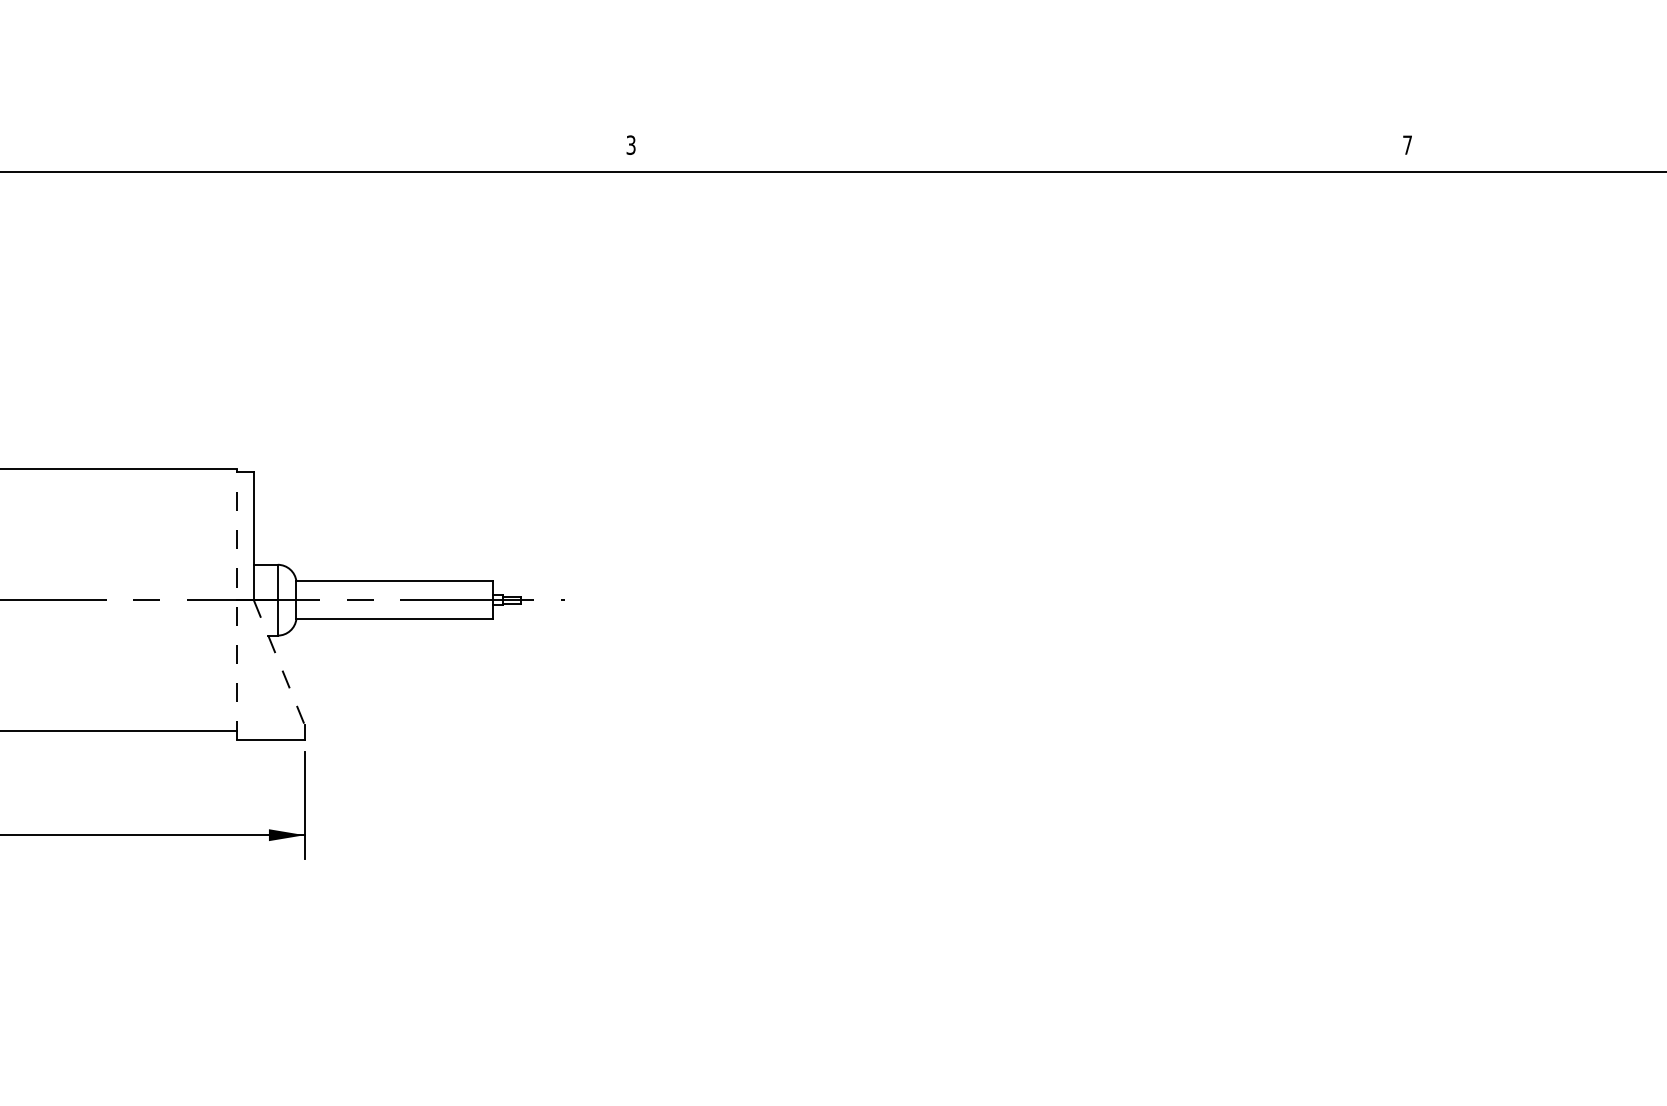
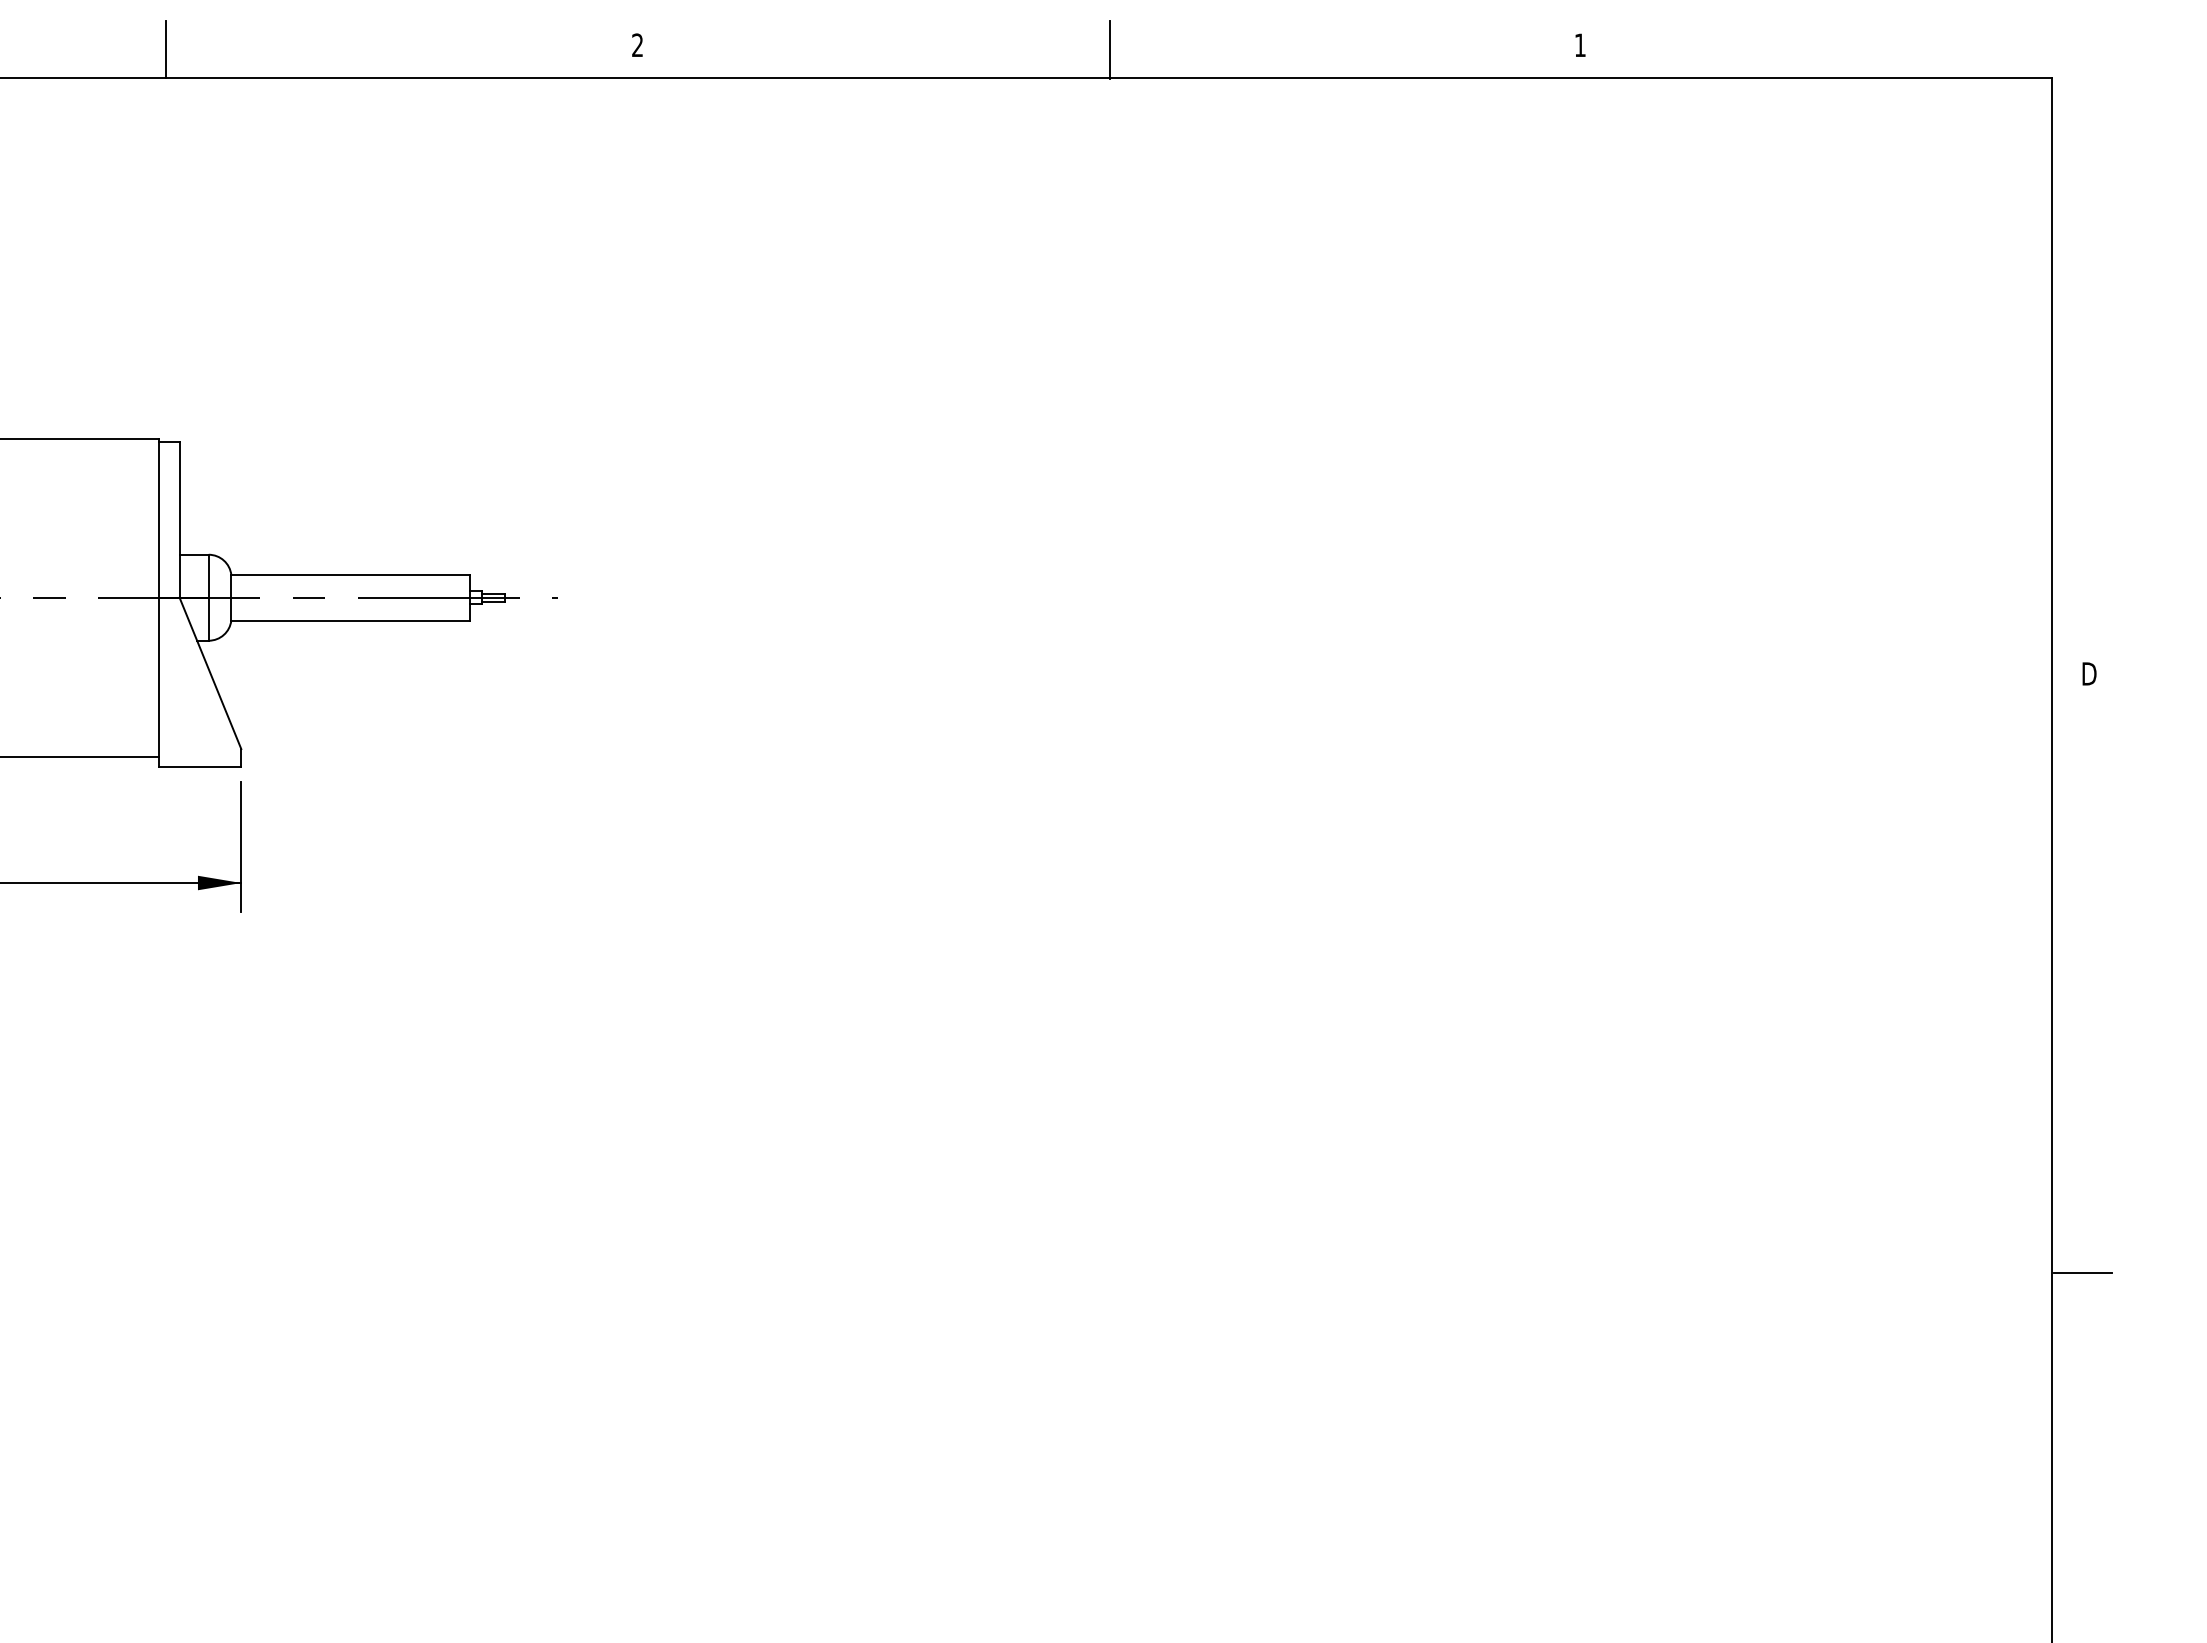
text: (1407, 144) -> (1580, 44), 7 -> 1
text: (630, 145) -> (637, 45), 3 -> 2
line: (243, 148) -> (166, 49), added
line: (1019, 148) -> (1109, 49), added
line: (236, 604) -> (158, 602), dashed -> solid
line: (279, 662) -> (210, 673), dashed -> solid

